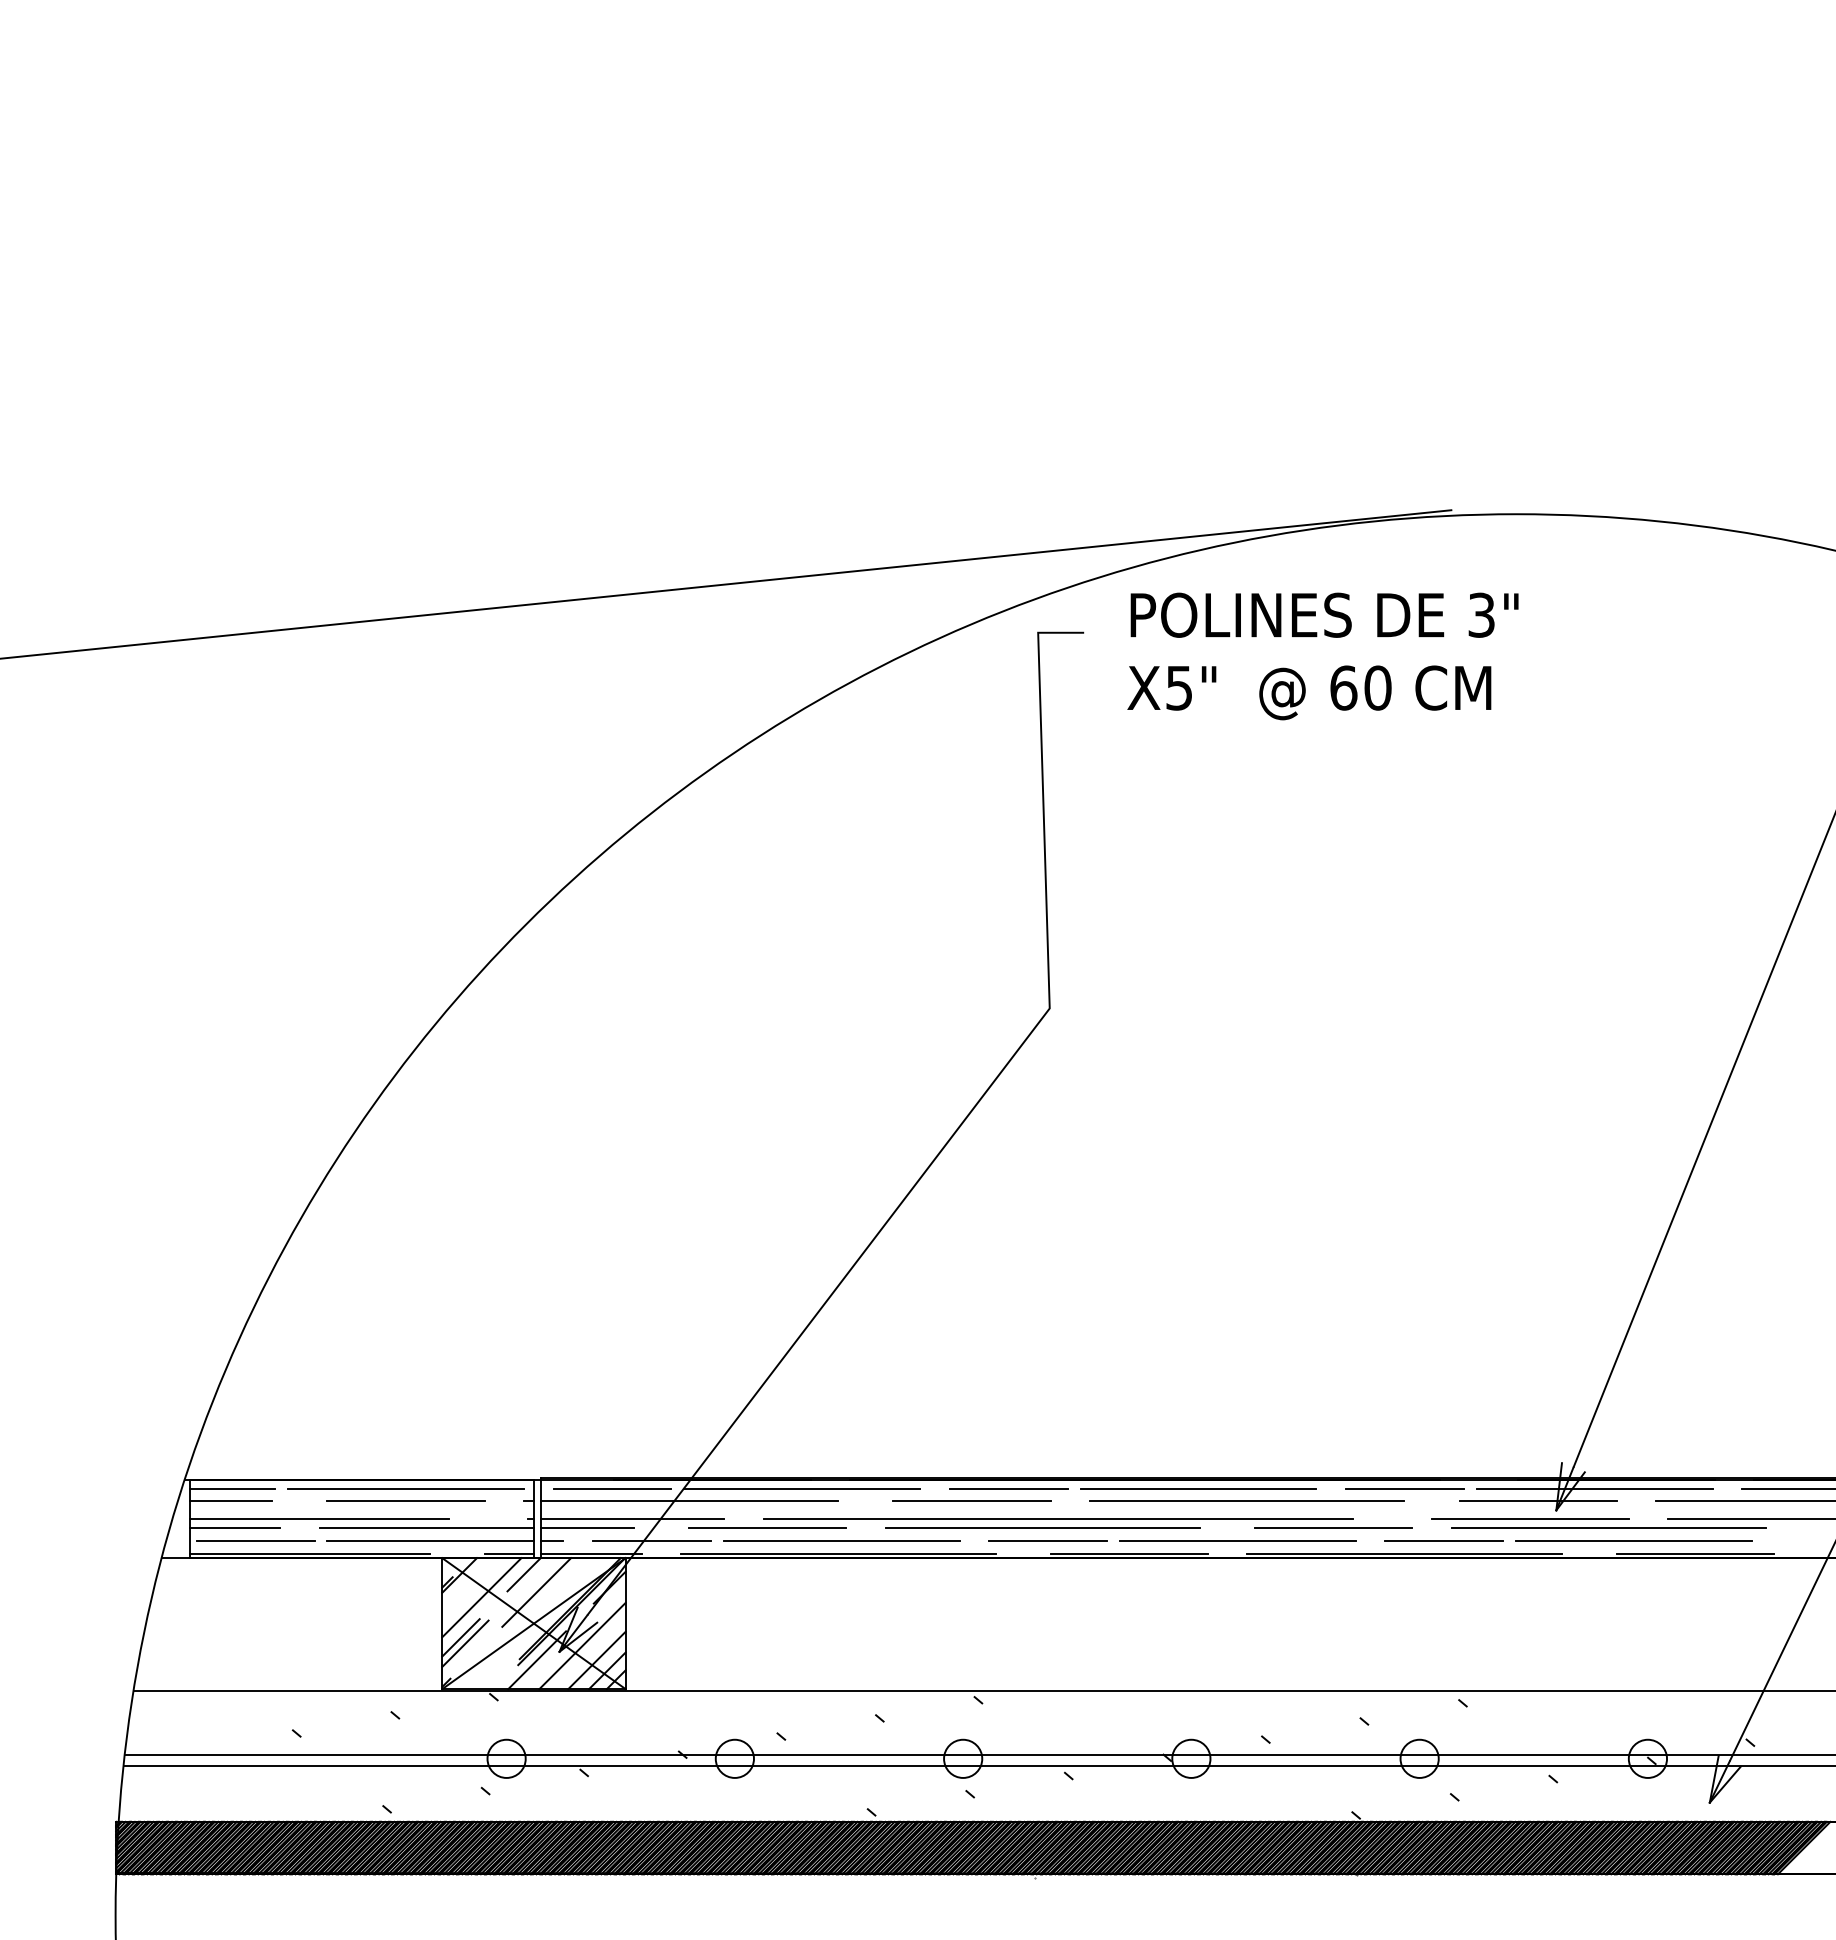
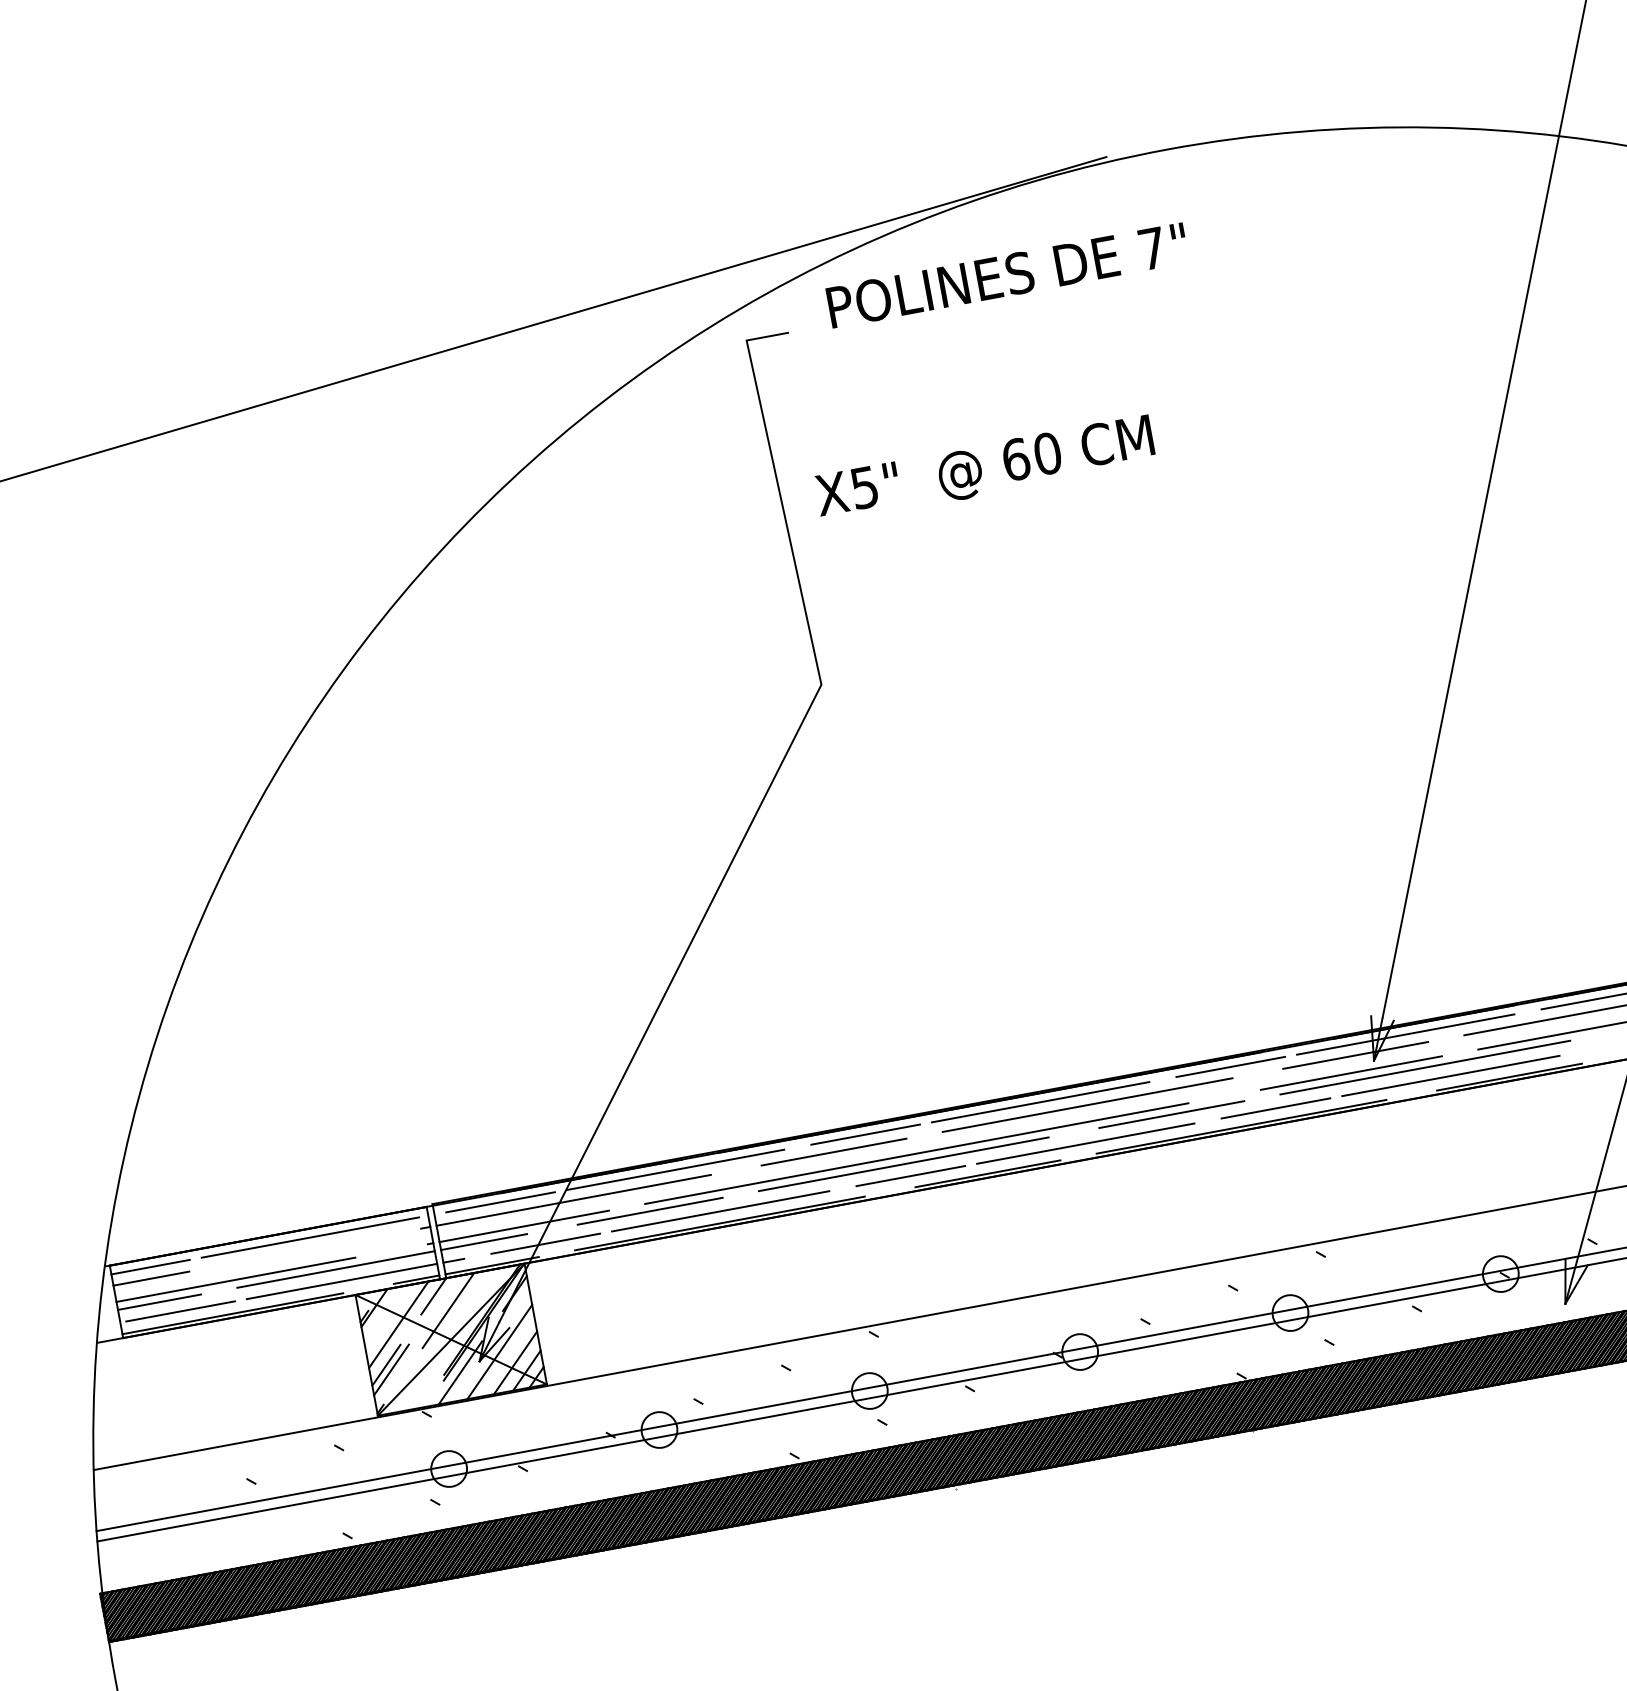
text: (1481, 614) -> (1152, 247), 3" -> 7"
text: (1309, 692) -> (985, 469), moved
line: (405, 1501) -> (311, 1249), removed

